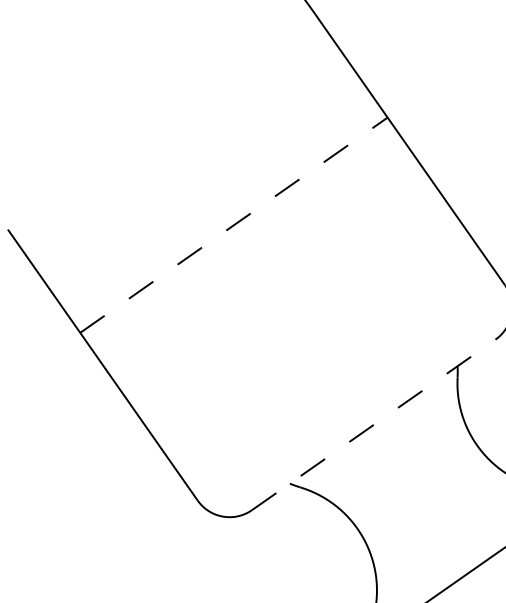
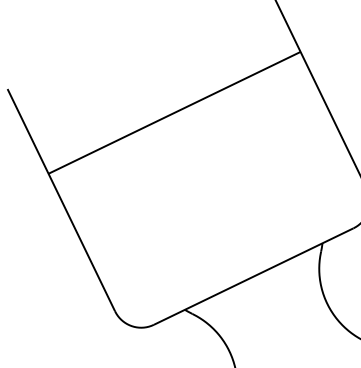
line: (233, 225) -> (174, 113), dashed -> solid
line: (373, 424) -> (253, 276), dashed -> solid

